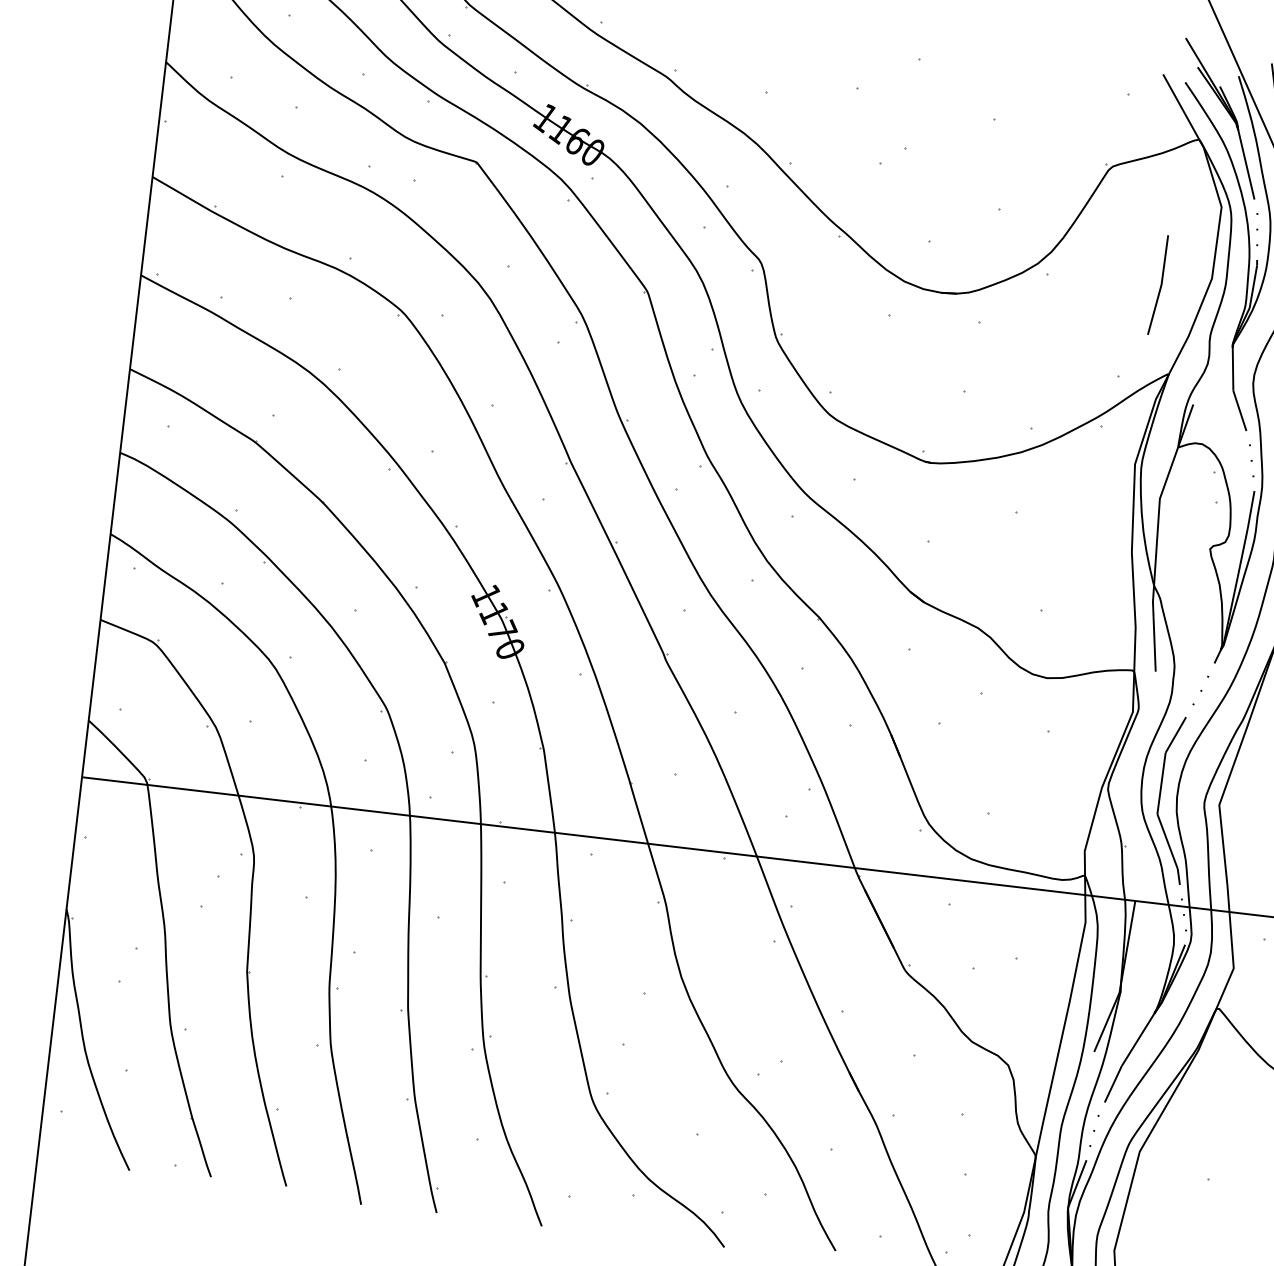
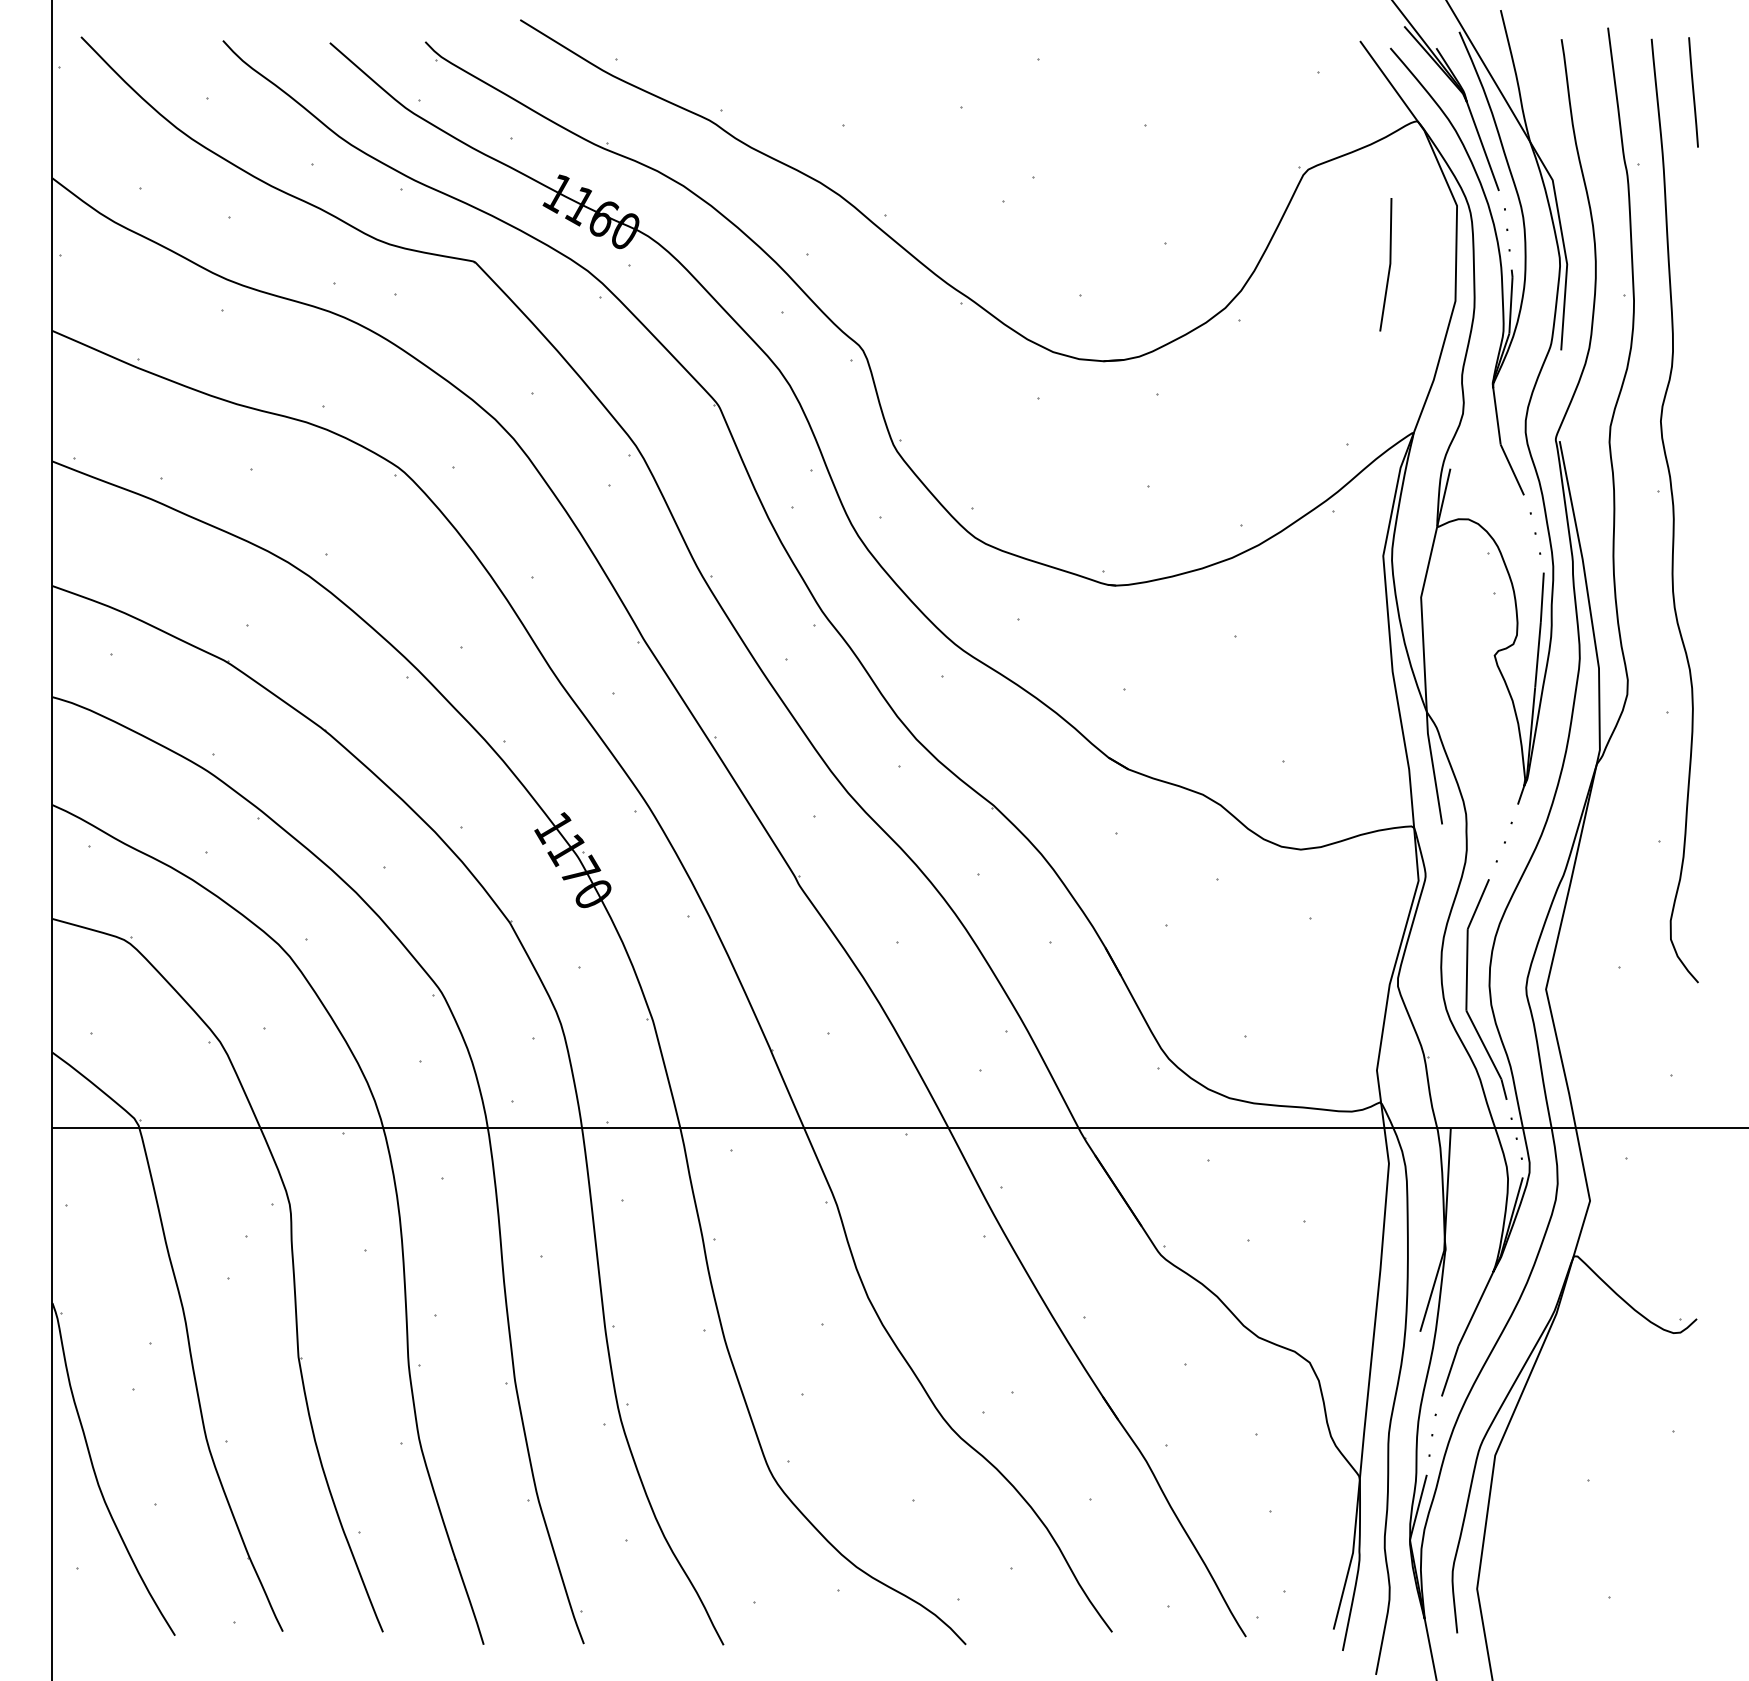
line: (1160, 285) -> (1389, 264), moved

